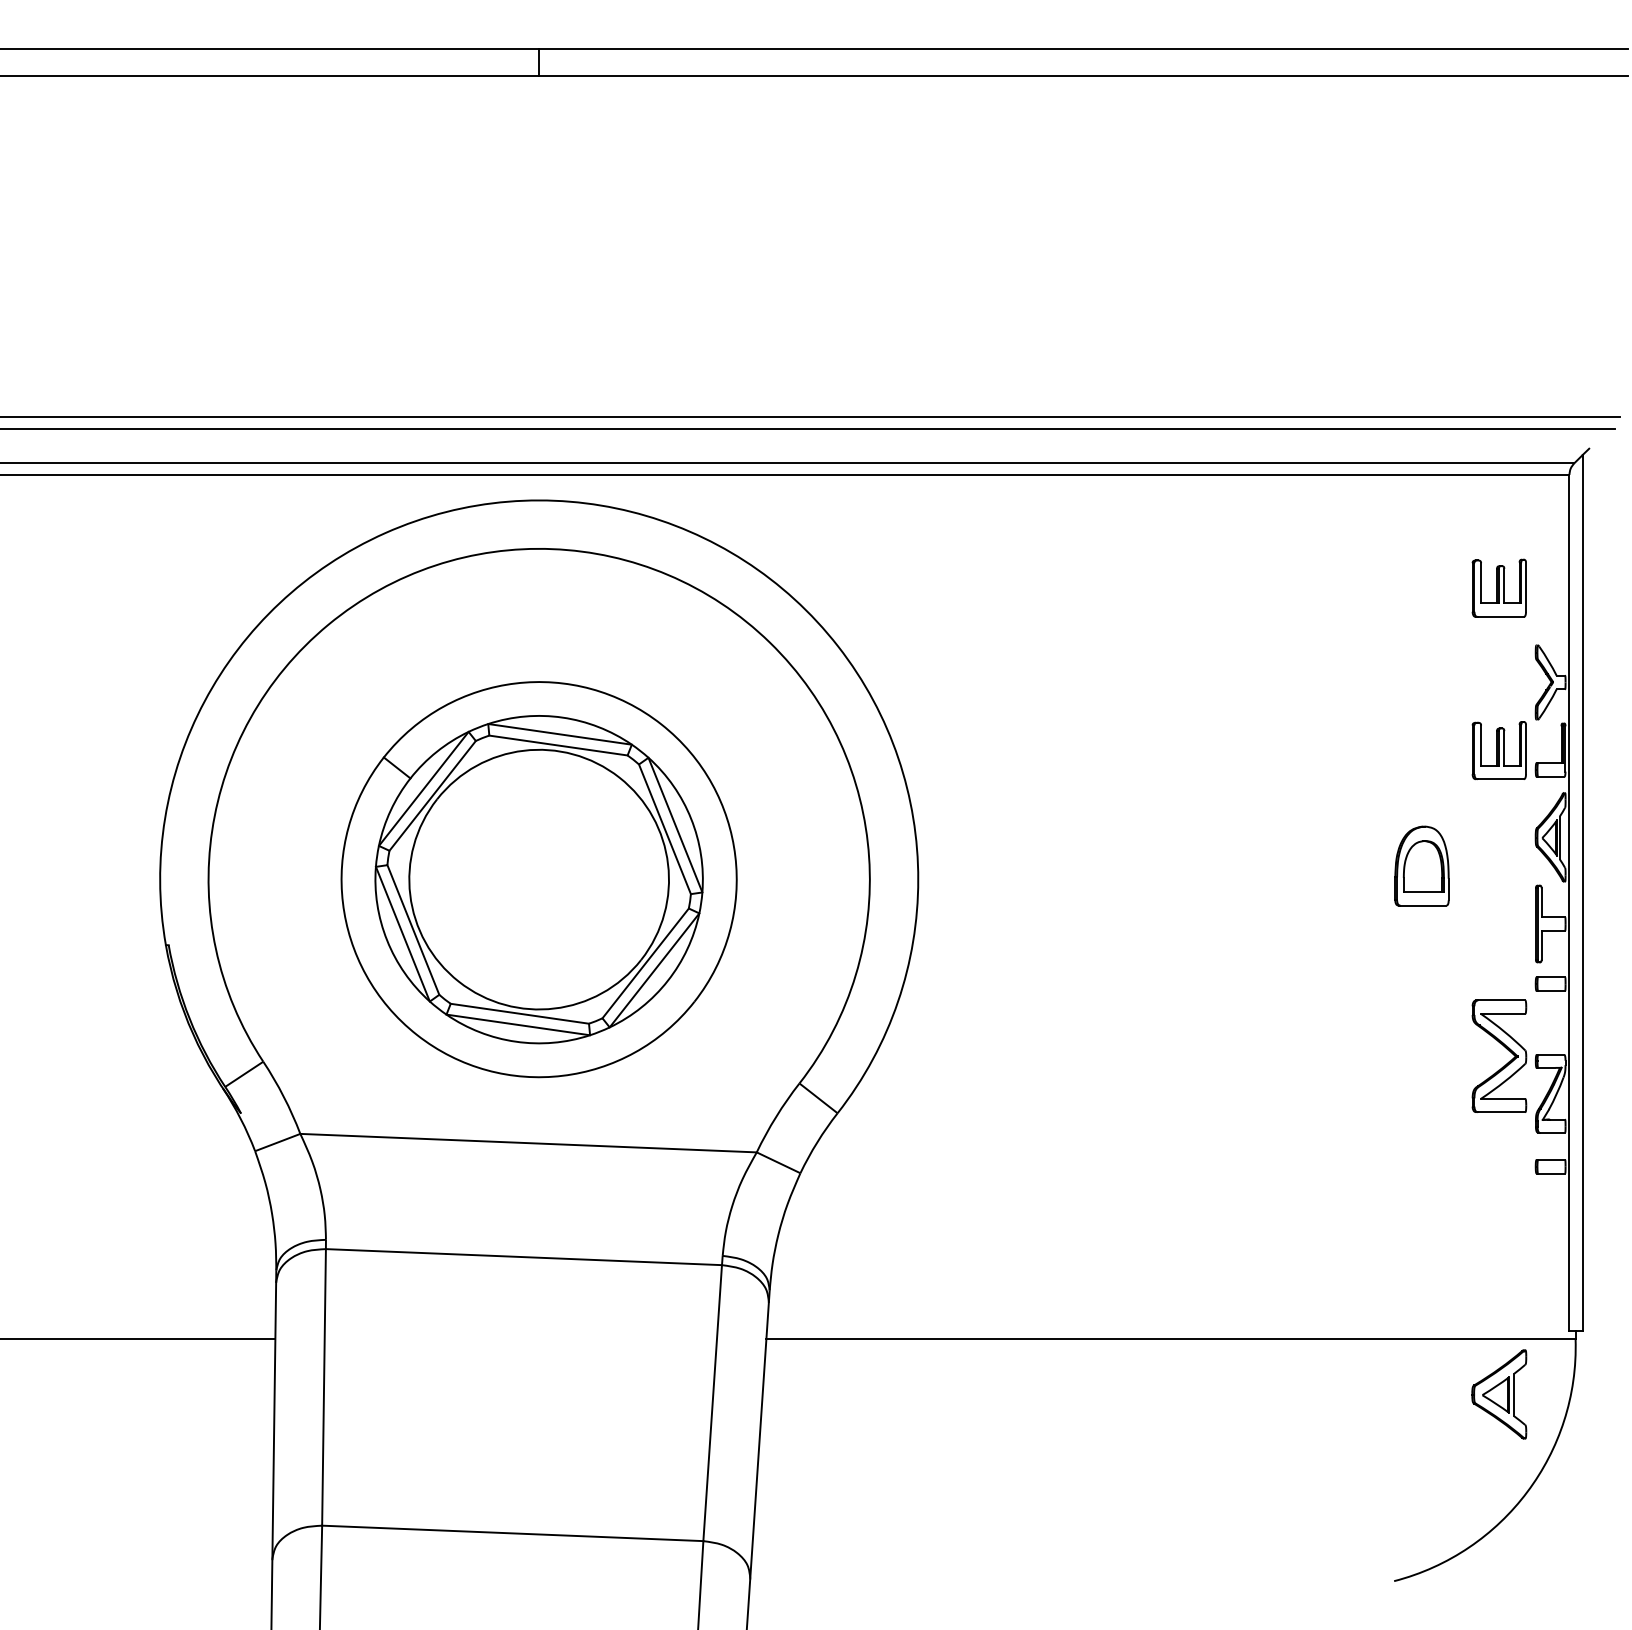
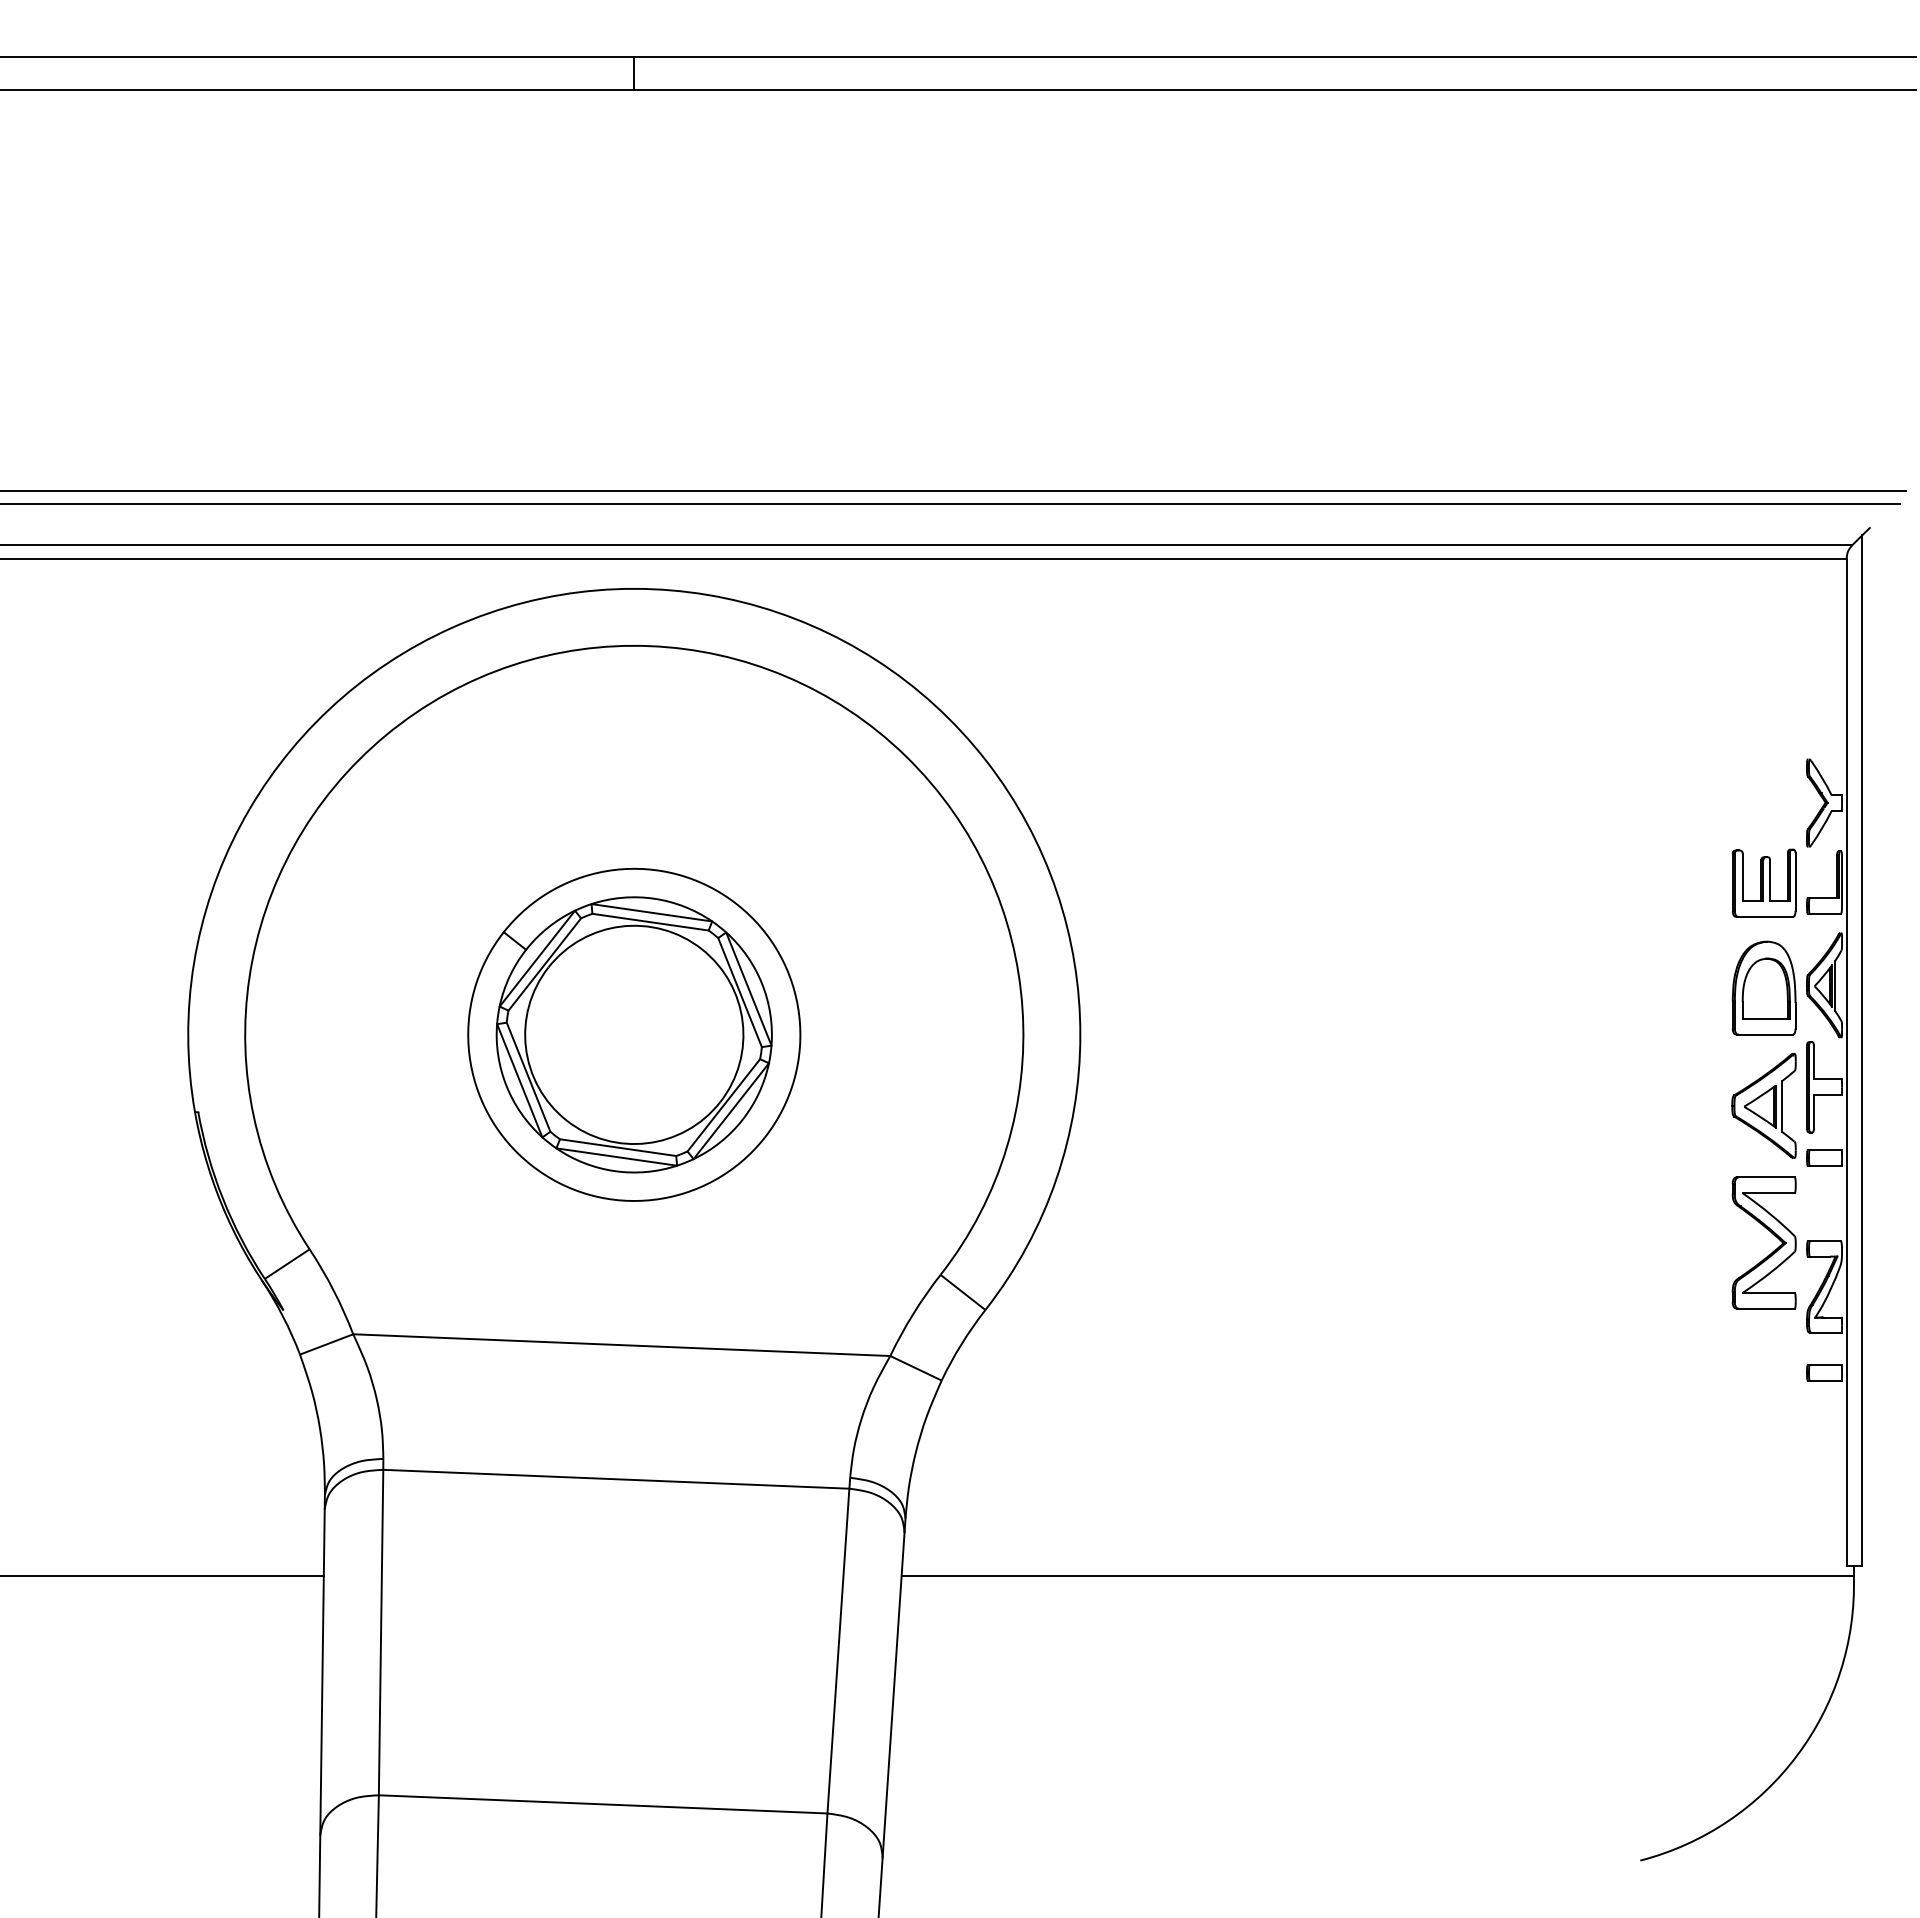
part: (1498, 587) -> (1763, 691), removed
part: (1421, 865) -> (1763, 987), moved
part: (539, 879) -> (634, 1034), size x0.71
part: (1498, 1394) -> (1763, 1105), moved

